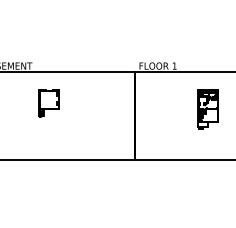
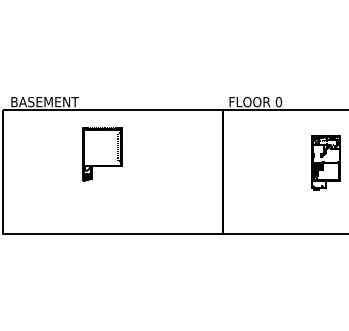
text: (174, 66) -> (278, 102), 1 -> 0
part: (49, 103) -> (102, 154), size x1.4

